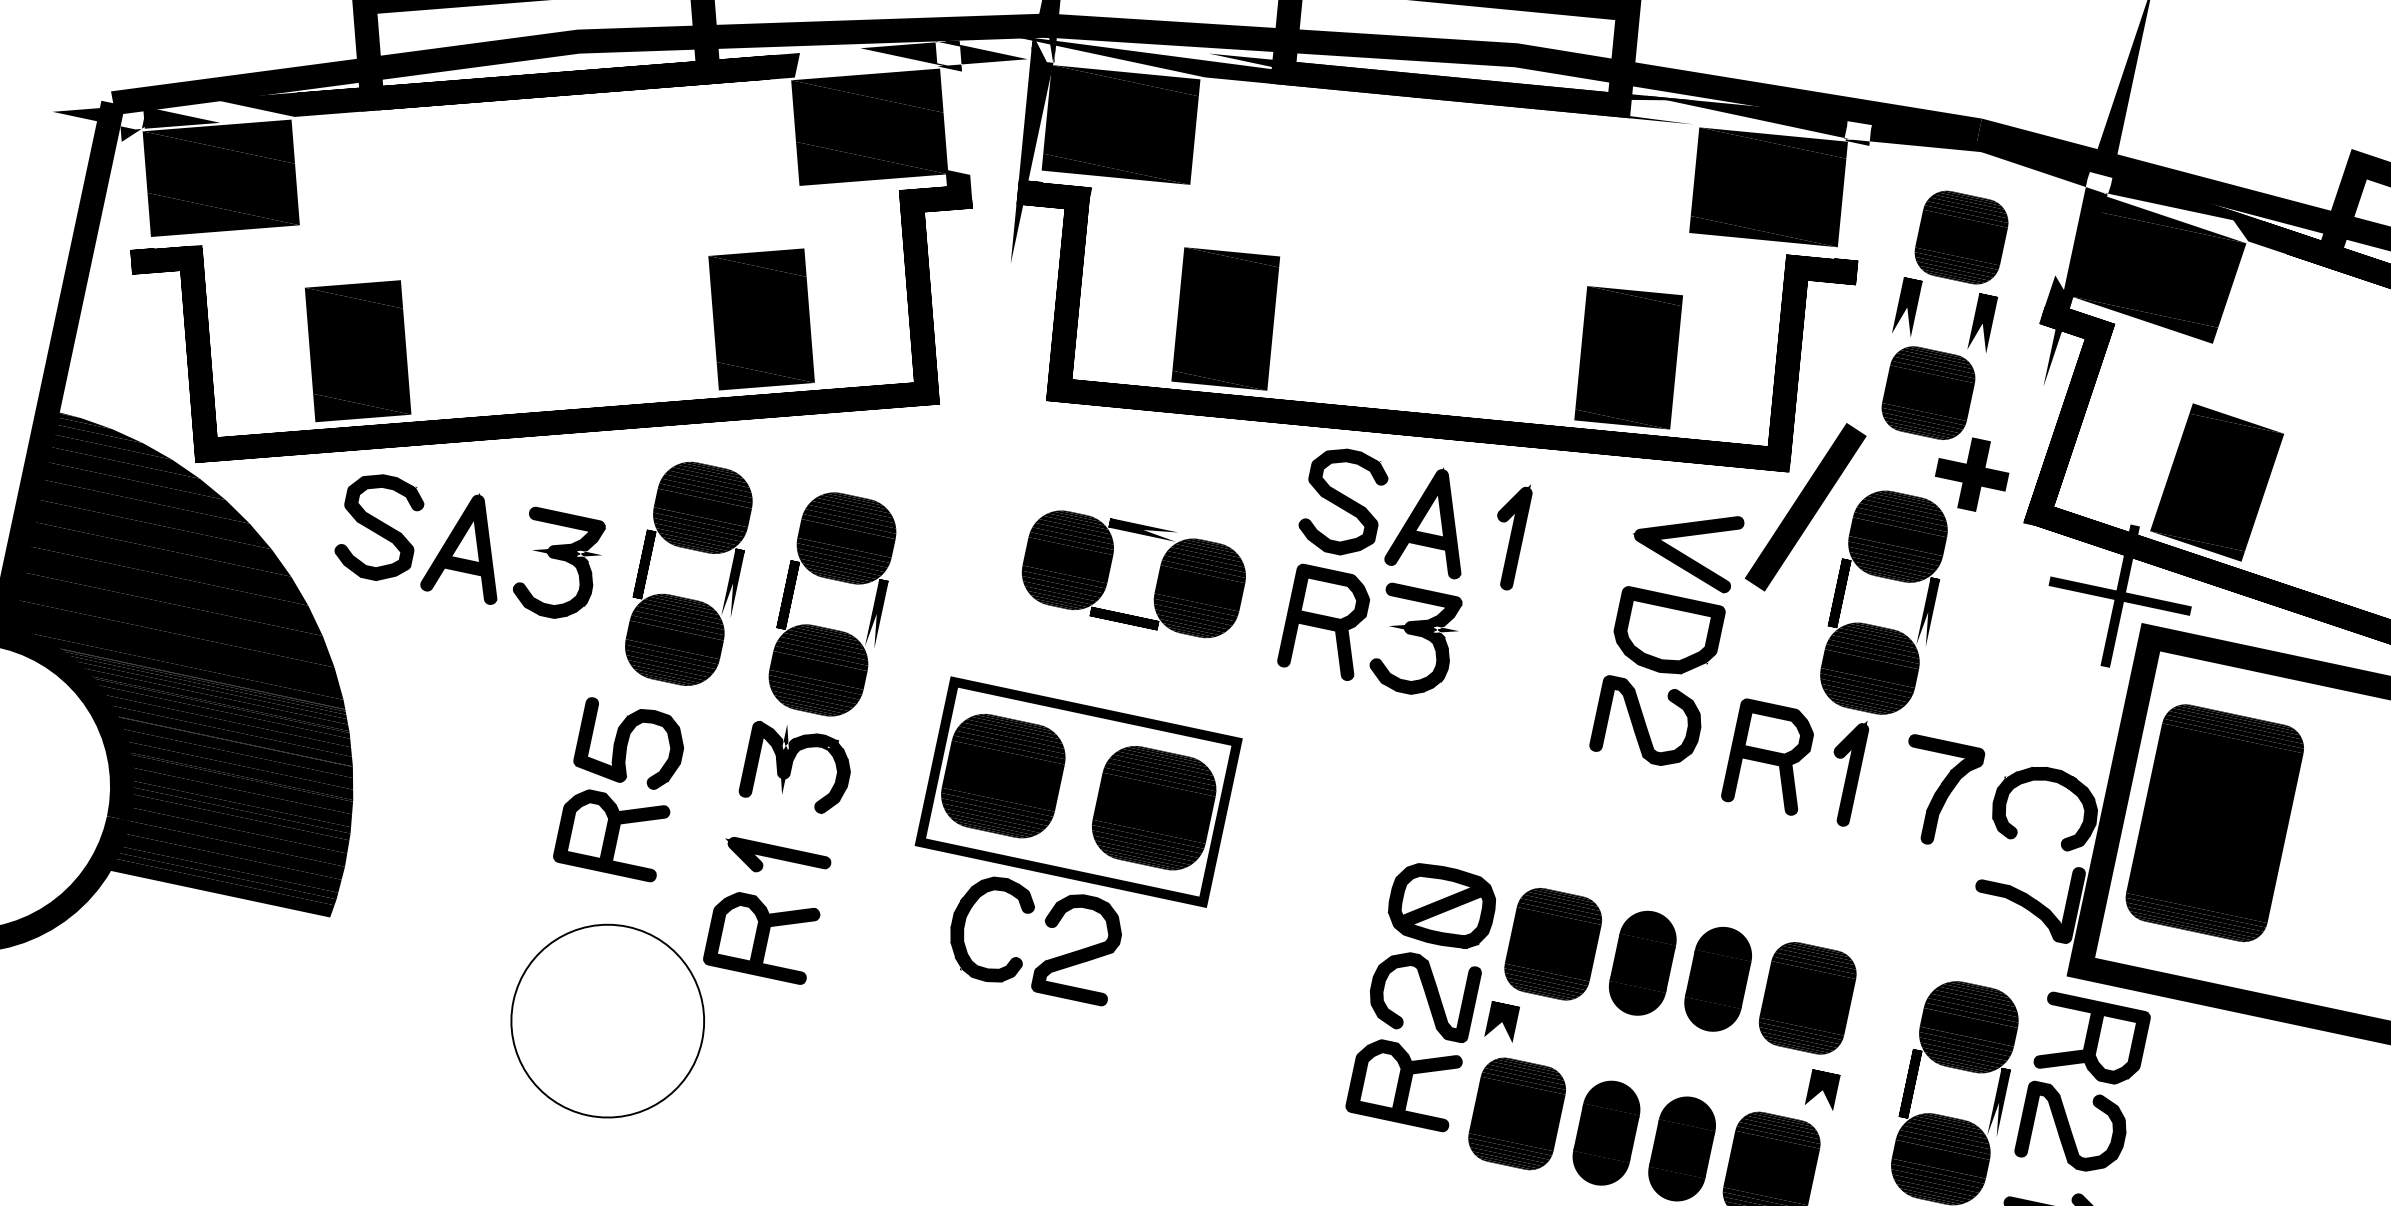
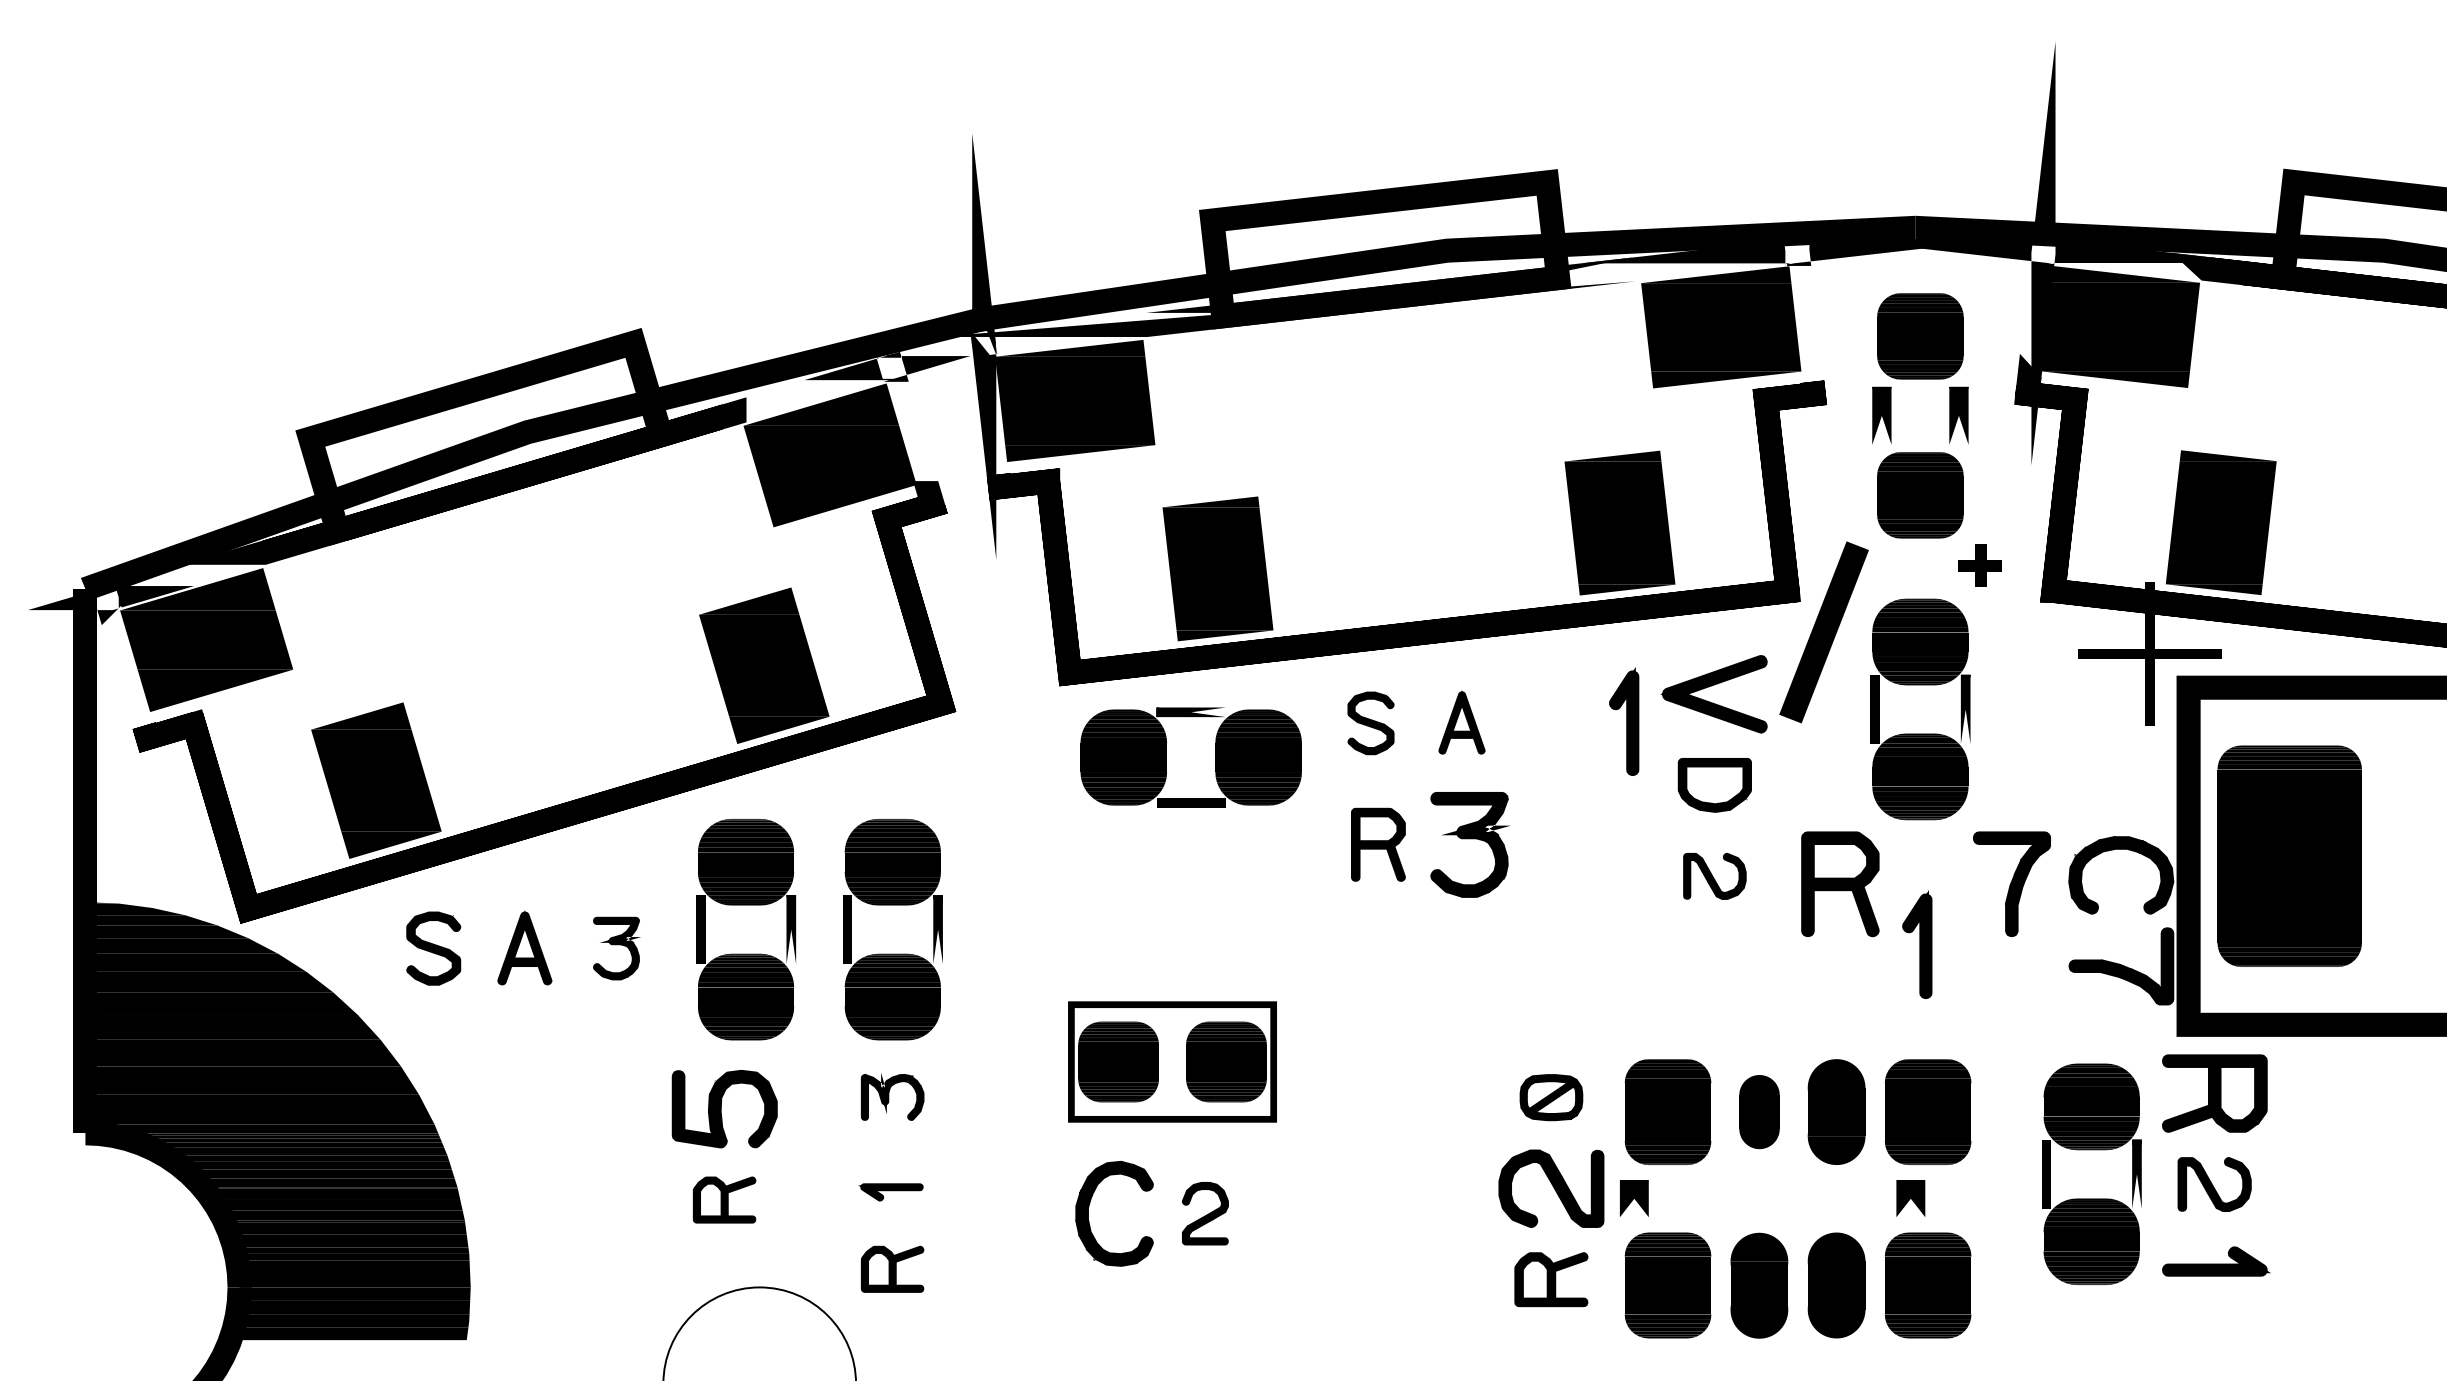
part: (1971, 474) -> (1979, 565), size x0.6
part: (1342, 502) -> (1370, 723), size x0.6
part: (1432, 519) -> (1461, 722), size x0.6
part: (379, 527) -> (433, 948), size x0.7
part: (1508, 535) -> (1624, 721), moved
part: (468, 545) -> (524, 947), size x0.7
part: (558, 565) -> (616, 948), size x0.6
part: (1109, 569) -> (1166, 757), moved
part: (1325, 622) -> (1378, 844), size x0.7
part: (1666, 634) -> (1714, 785), size x0.7
part: (1647, 723) -> (1714, 876), size x0.6
part: (797, 767) -> (892, 1096), size x0.6
part: (1845, 771) -> (1917, 944), moved
part: (1078, 791) -> (1172, 1061), size x0.7
part: (611, 833) -> (724, 1199), size x0.6
part: (775, 861) -> (890, 1192), size x0.6
part: (1442, 905) -> (1551, 1097), size x0.6
part: (761, 936) -> (892, 1269), size x0.6
part: (1079, 947) -> (1205, 1213), size x0.6
part: (1642, 962) -> (1759, 1111), size x0.7
part: (1404, 1083) -> (1551, 1279), size x0.7
part: (1822, 1089) -> (1910, 1198), moved
part: (2072, 1128) -> (2214, 1184), size x0.7

